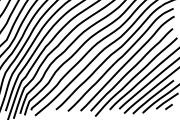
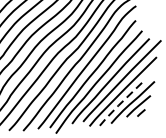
line: (151, 97) -> (119, 104), solid -> dashed

